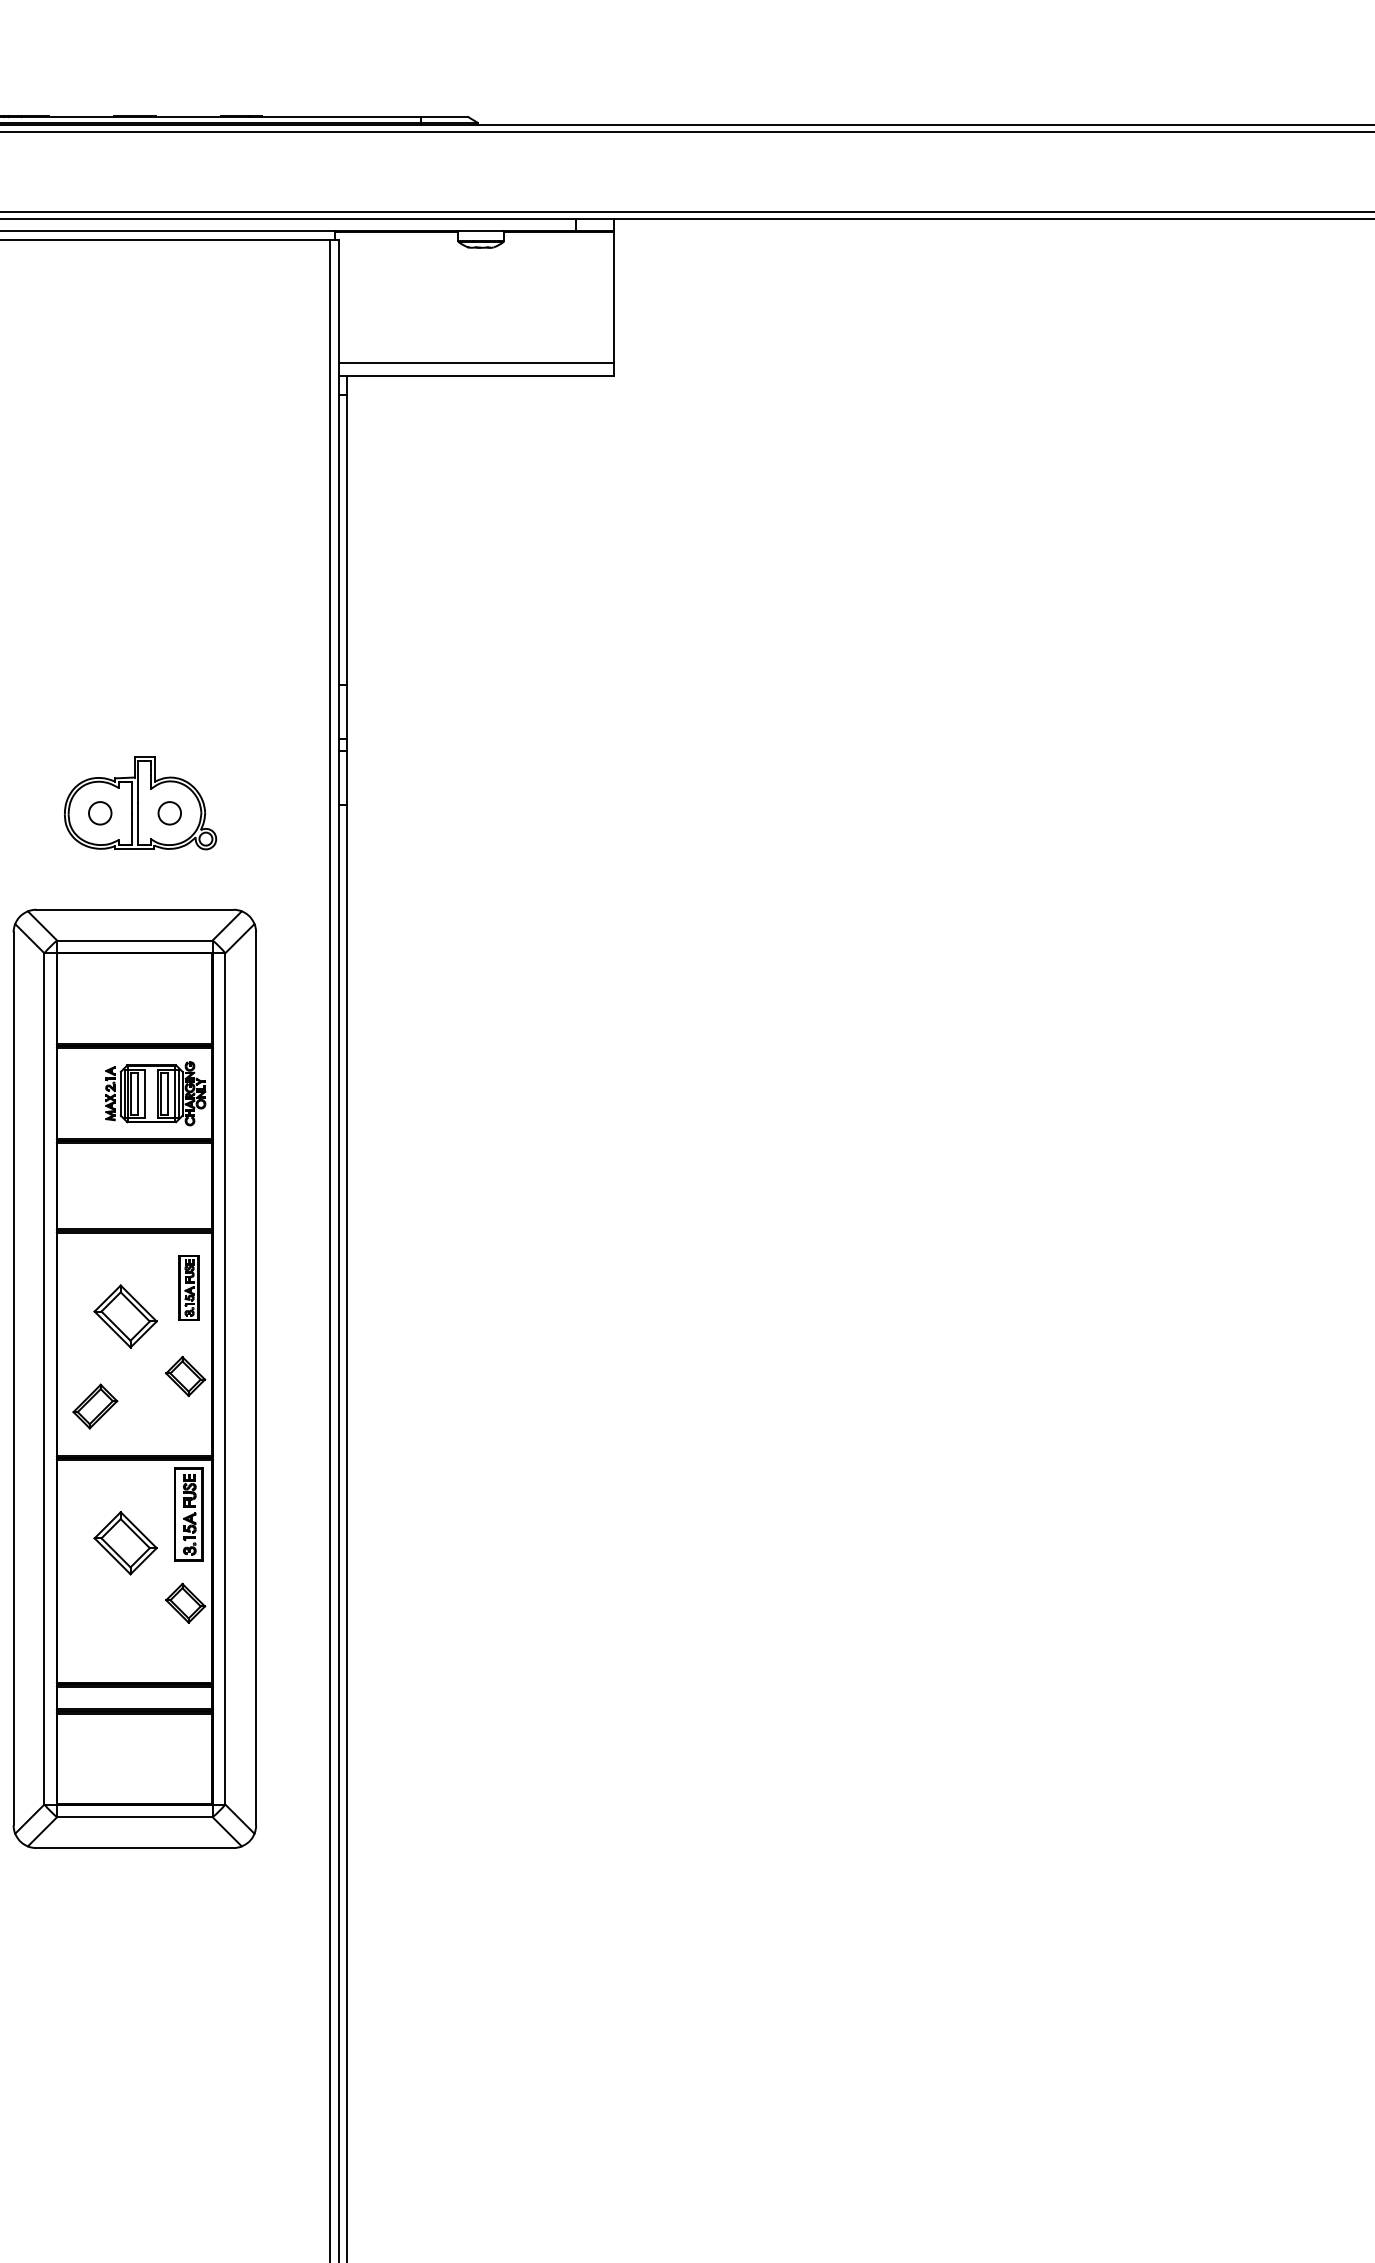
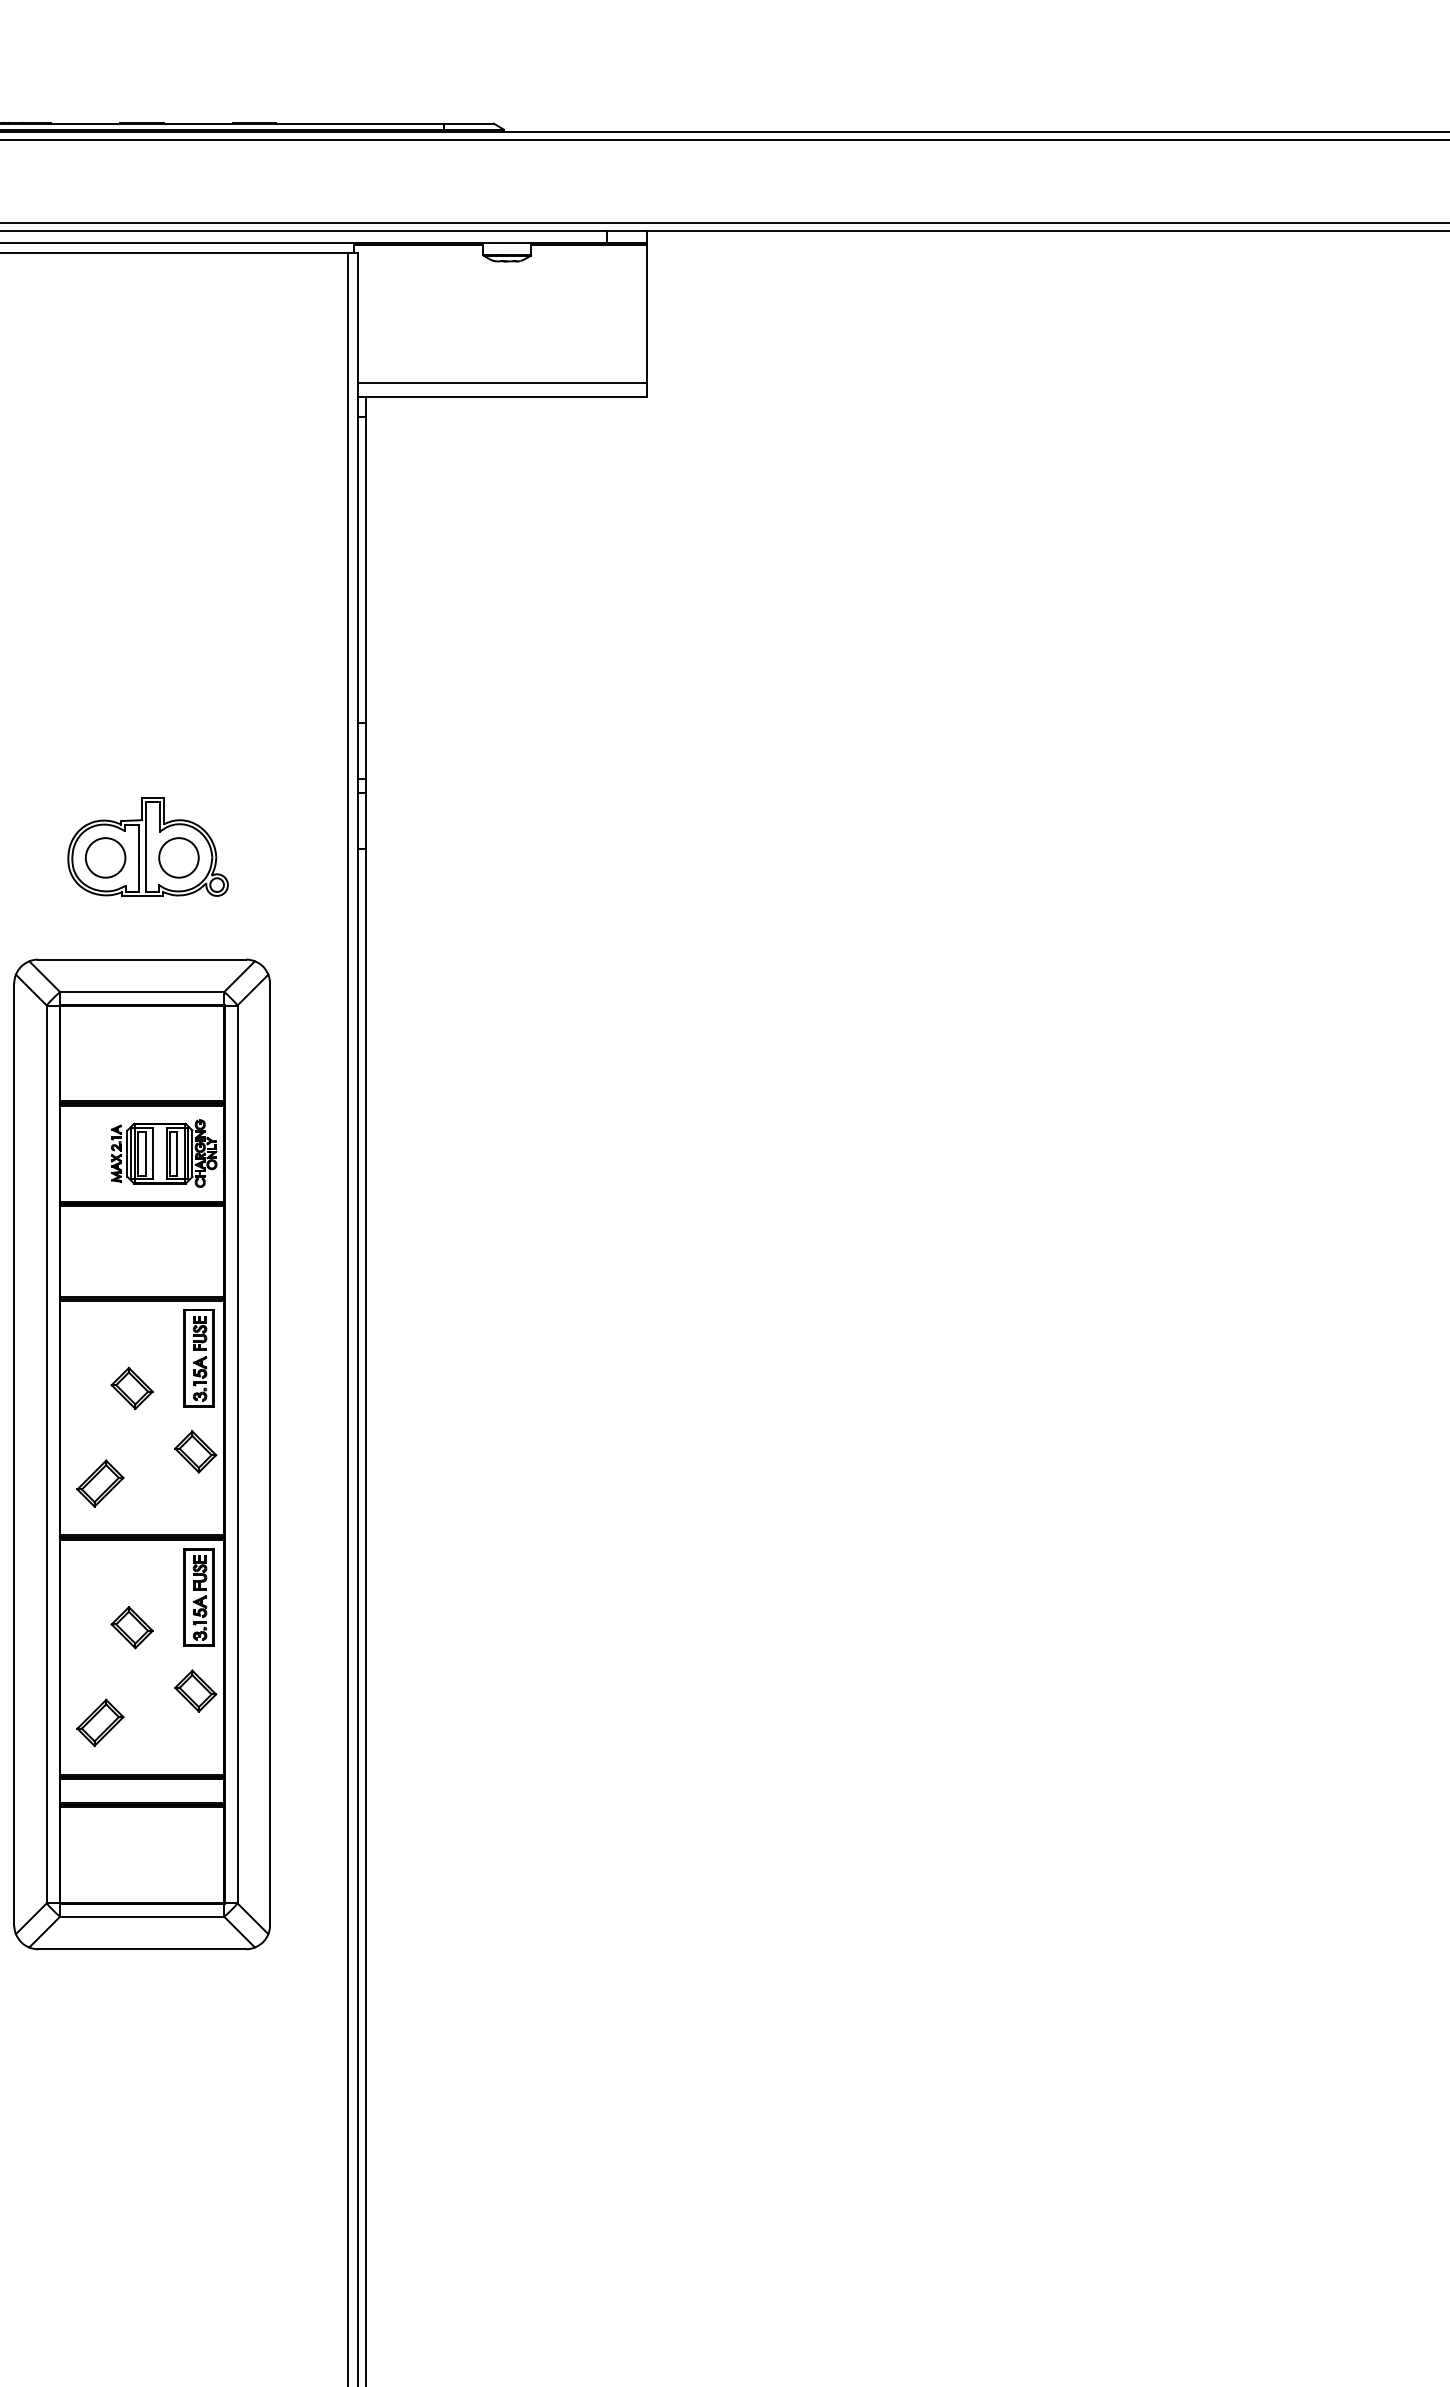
circle: (100, 813) -> (105, 858), size x1.67
circle: (169, 813) -> (178, 858), size x1.67
part: (188, 1287) -> (198, 1358), size x1.43
part: (124, 1315) -> (131, 1387), size x0.62
part: (124, 1542) -> (131, 1626), size x0.62
part: (95, 1633) -> (100, 1722), added

